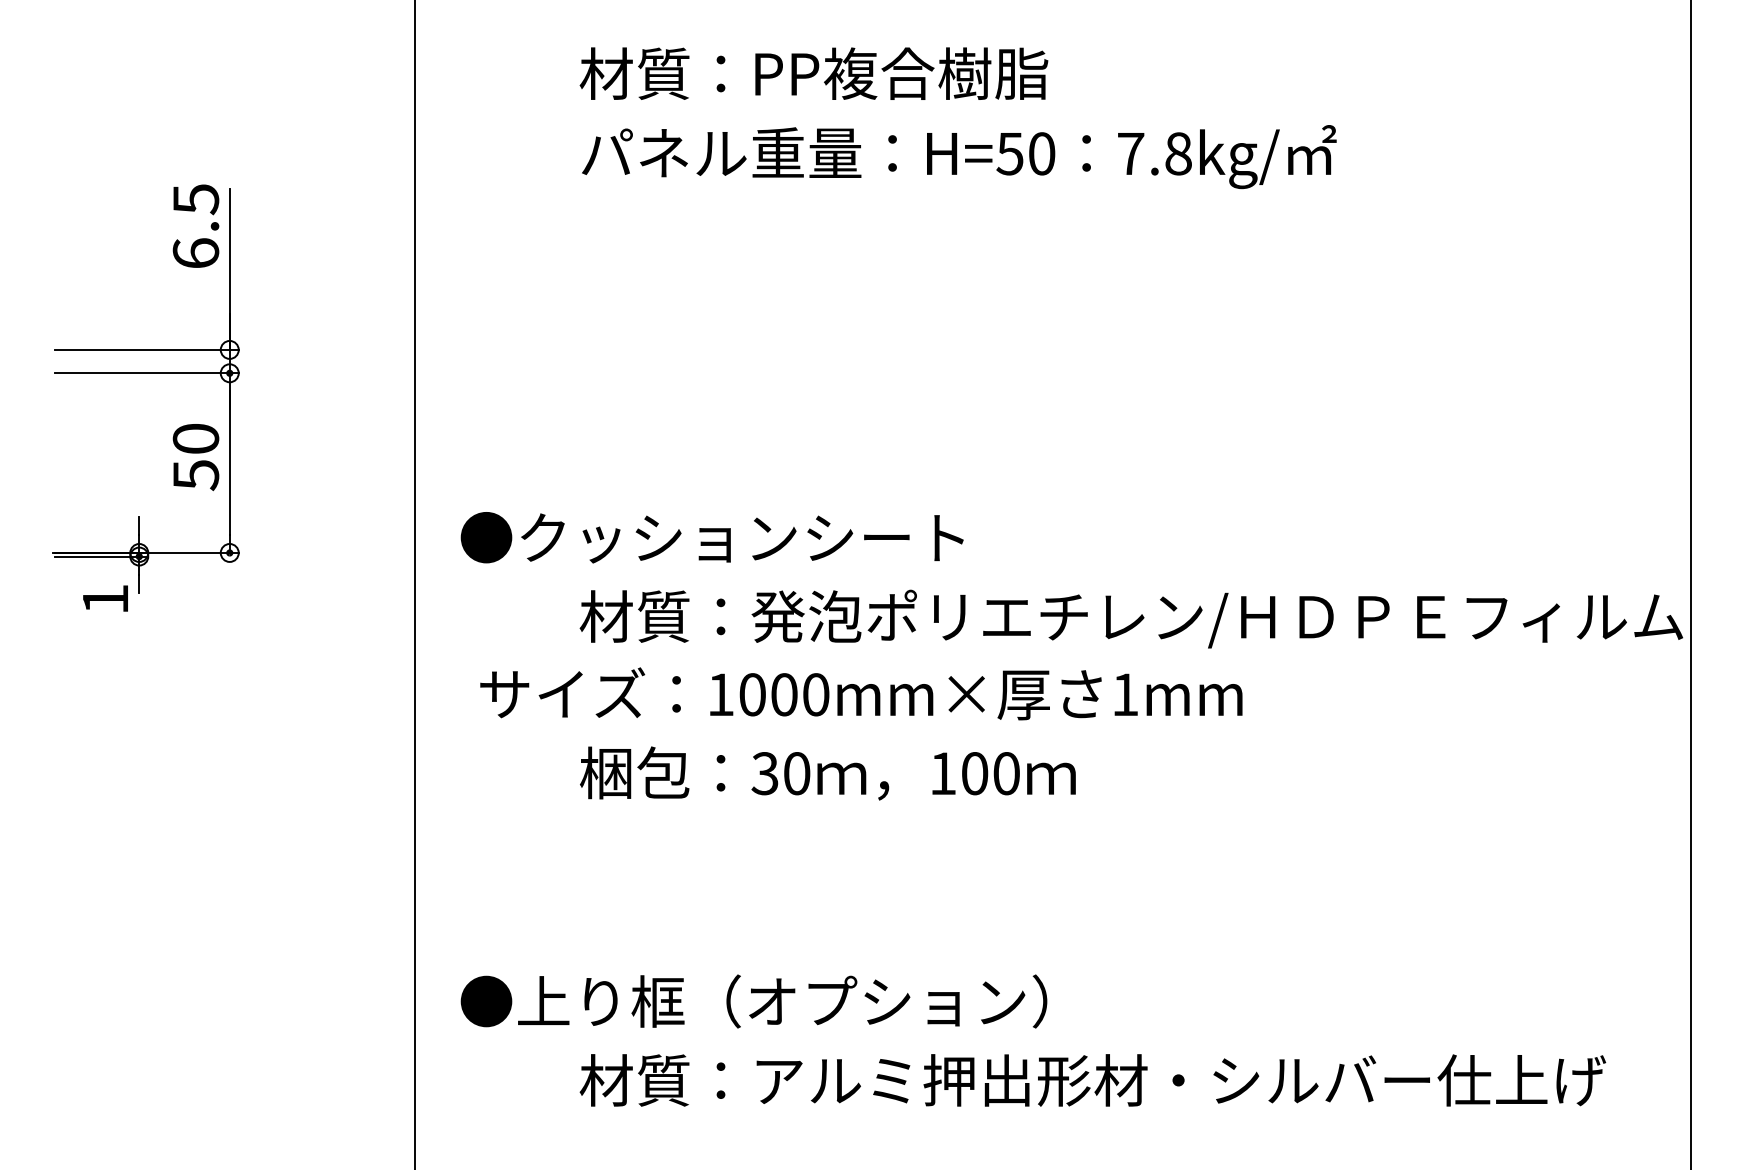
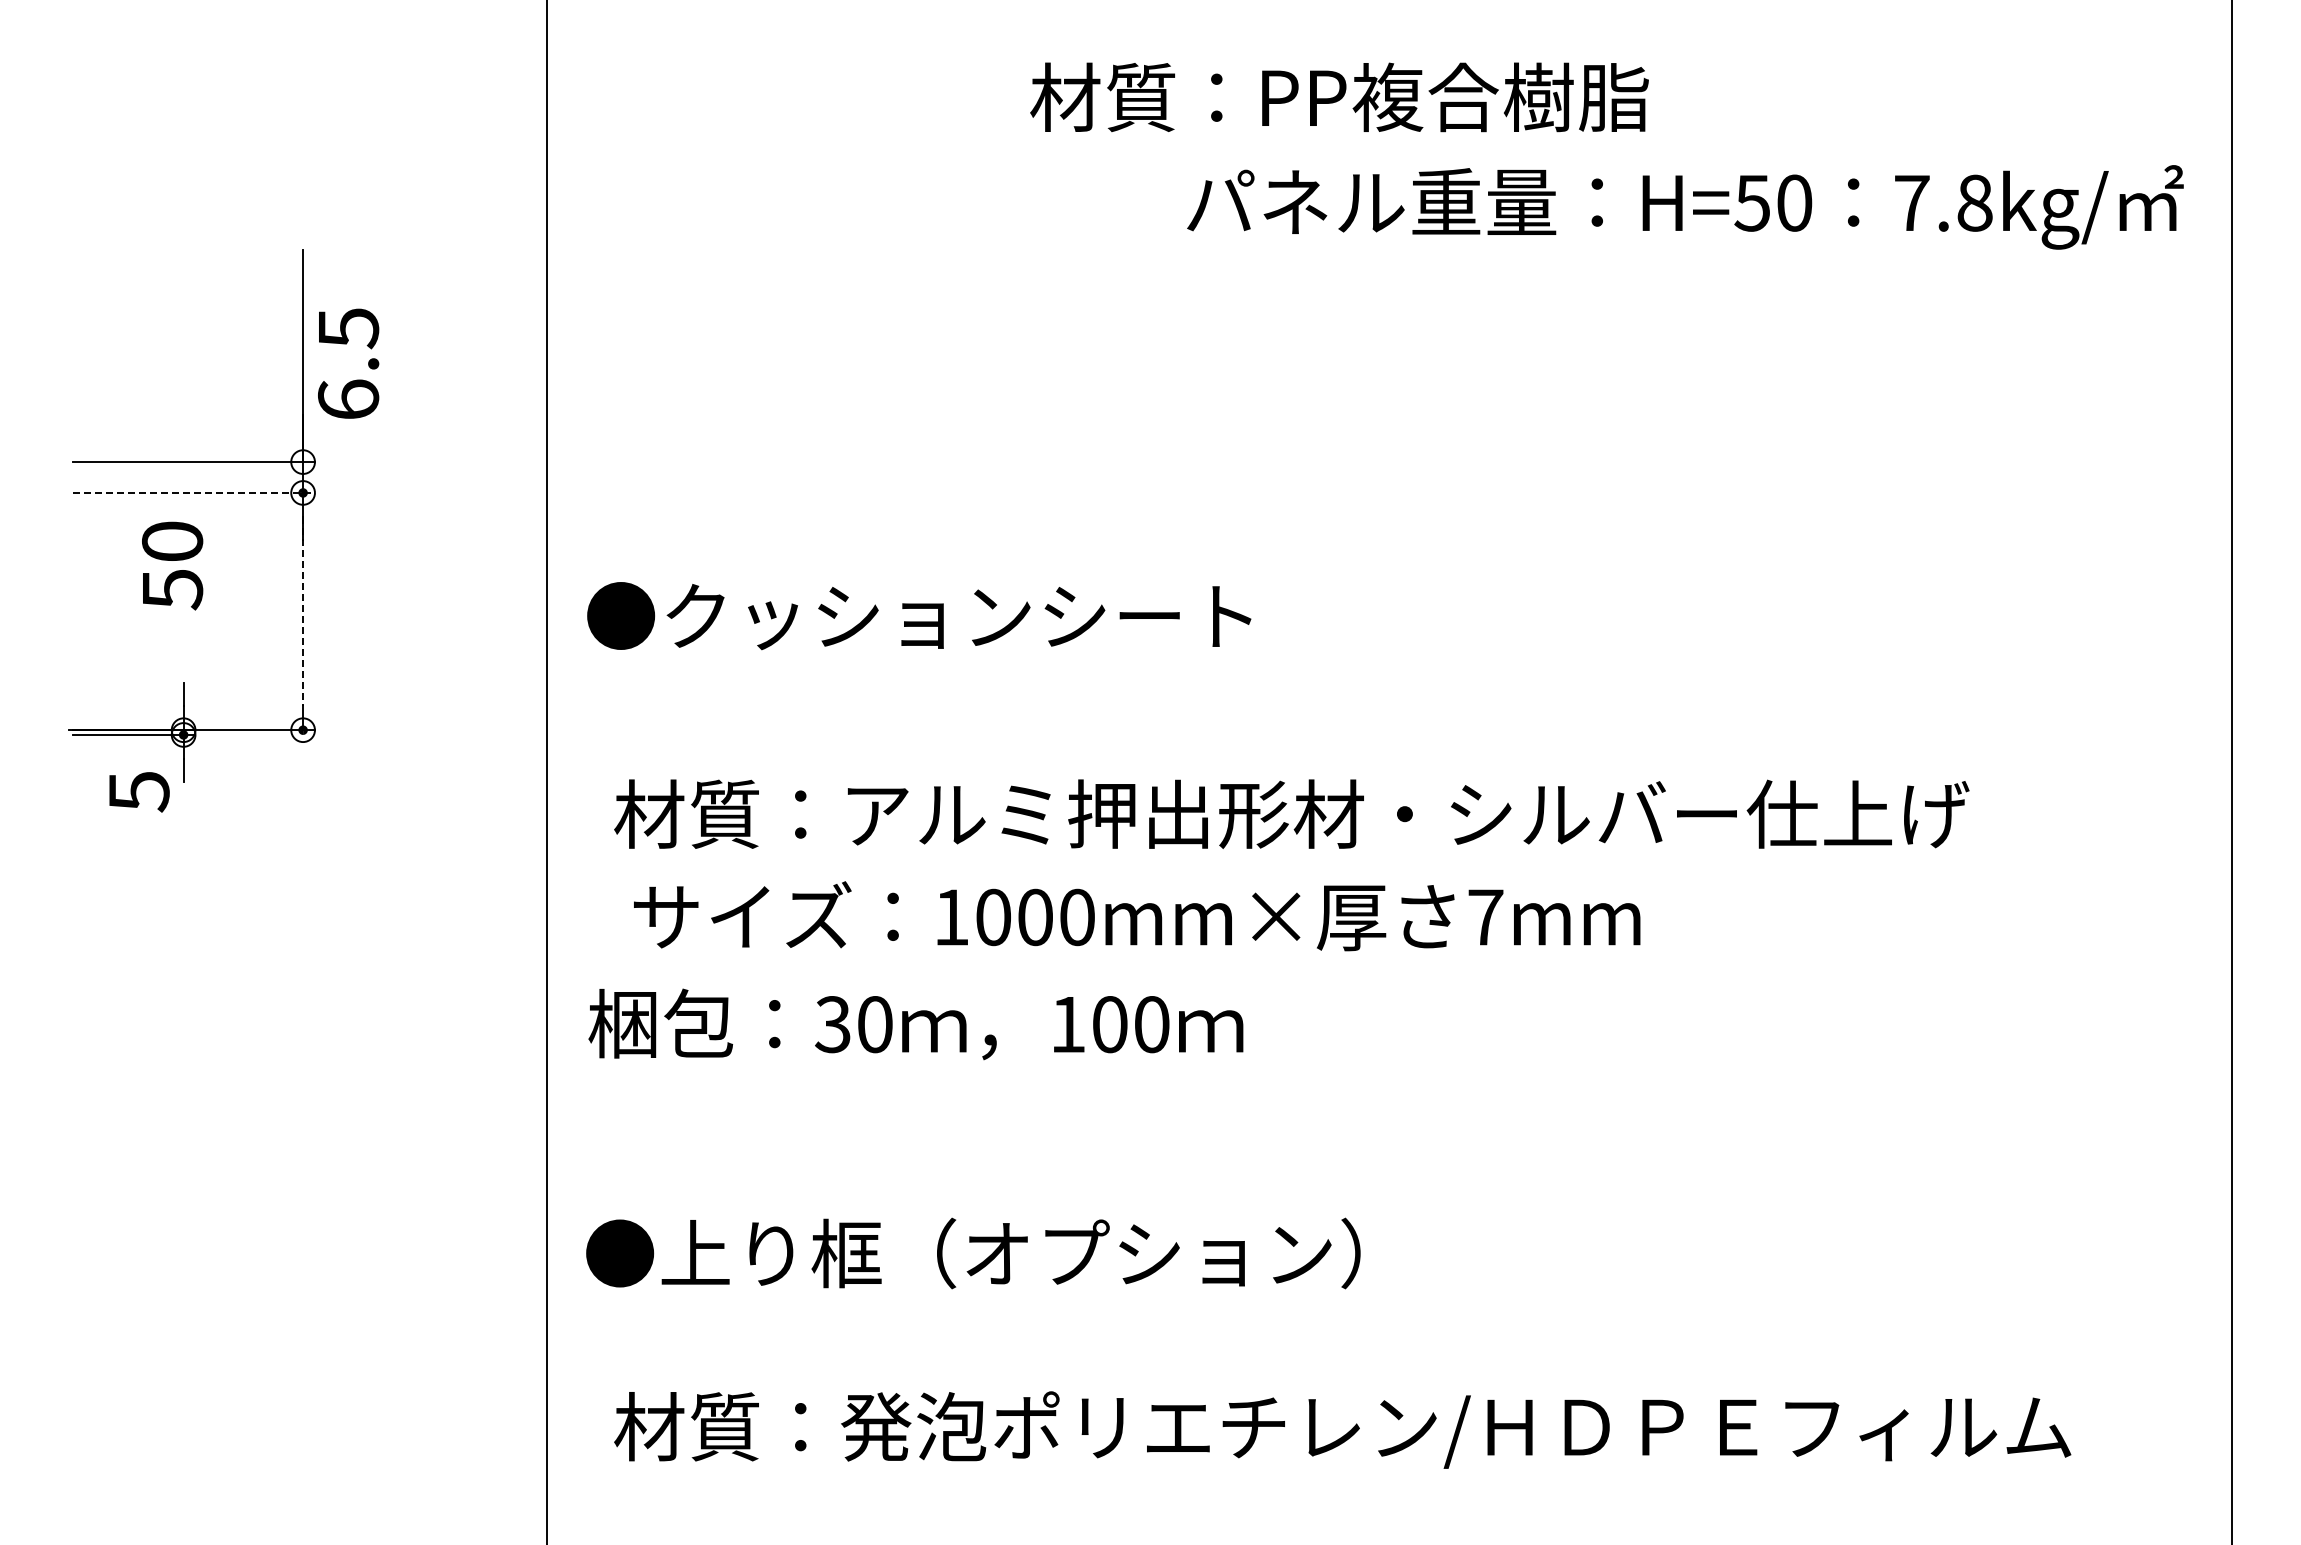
text: (813, 73) -> (1339, 97), moved
text: (959, 157) -> (1685, 207), moved
text: (195, 226) -> (348, 363), moved
line: (147, 372) -> (194, 492), solid -> dashed
text: (195, 457) -> (172, 565), moved
line: (230, 463) -> (303, 611), solid -> dashed
text: (712, 538) -> (919, 616), moved
text: (105, 600) -> (139, 792), 1 -> 5
text: (1074, 619) -> (1418, 817), 材質：発泡ポリエチレン/ＨＤＰＥフィルム -> 材質：アルミ押出形材・シルバー仕上げ
text: (1125, 694) -> (1485, 917), 1mm -> 7mm
text: (827, 773) -> (915, 1024), moved
text: (754, 1001) -> (973, 1253), moved
text: (1035, 1082) -> (1367, 1429), 材質：アルミ押出形材・シルバー仕上げ -> 材質：発泡ポリエチレン/ＨＤＰＥフィルム

